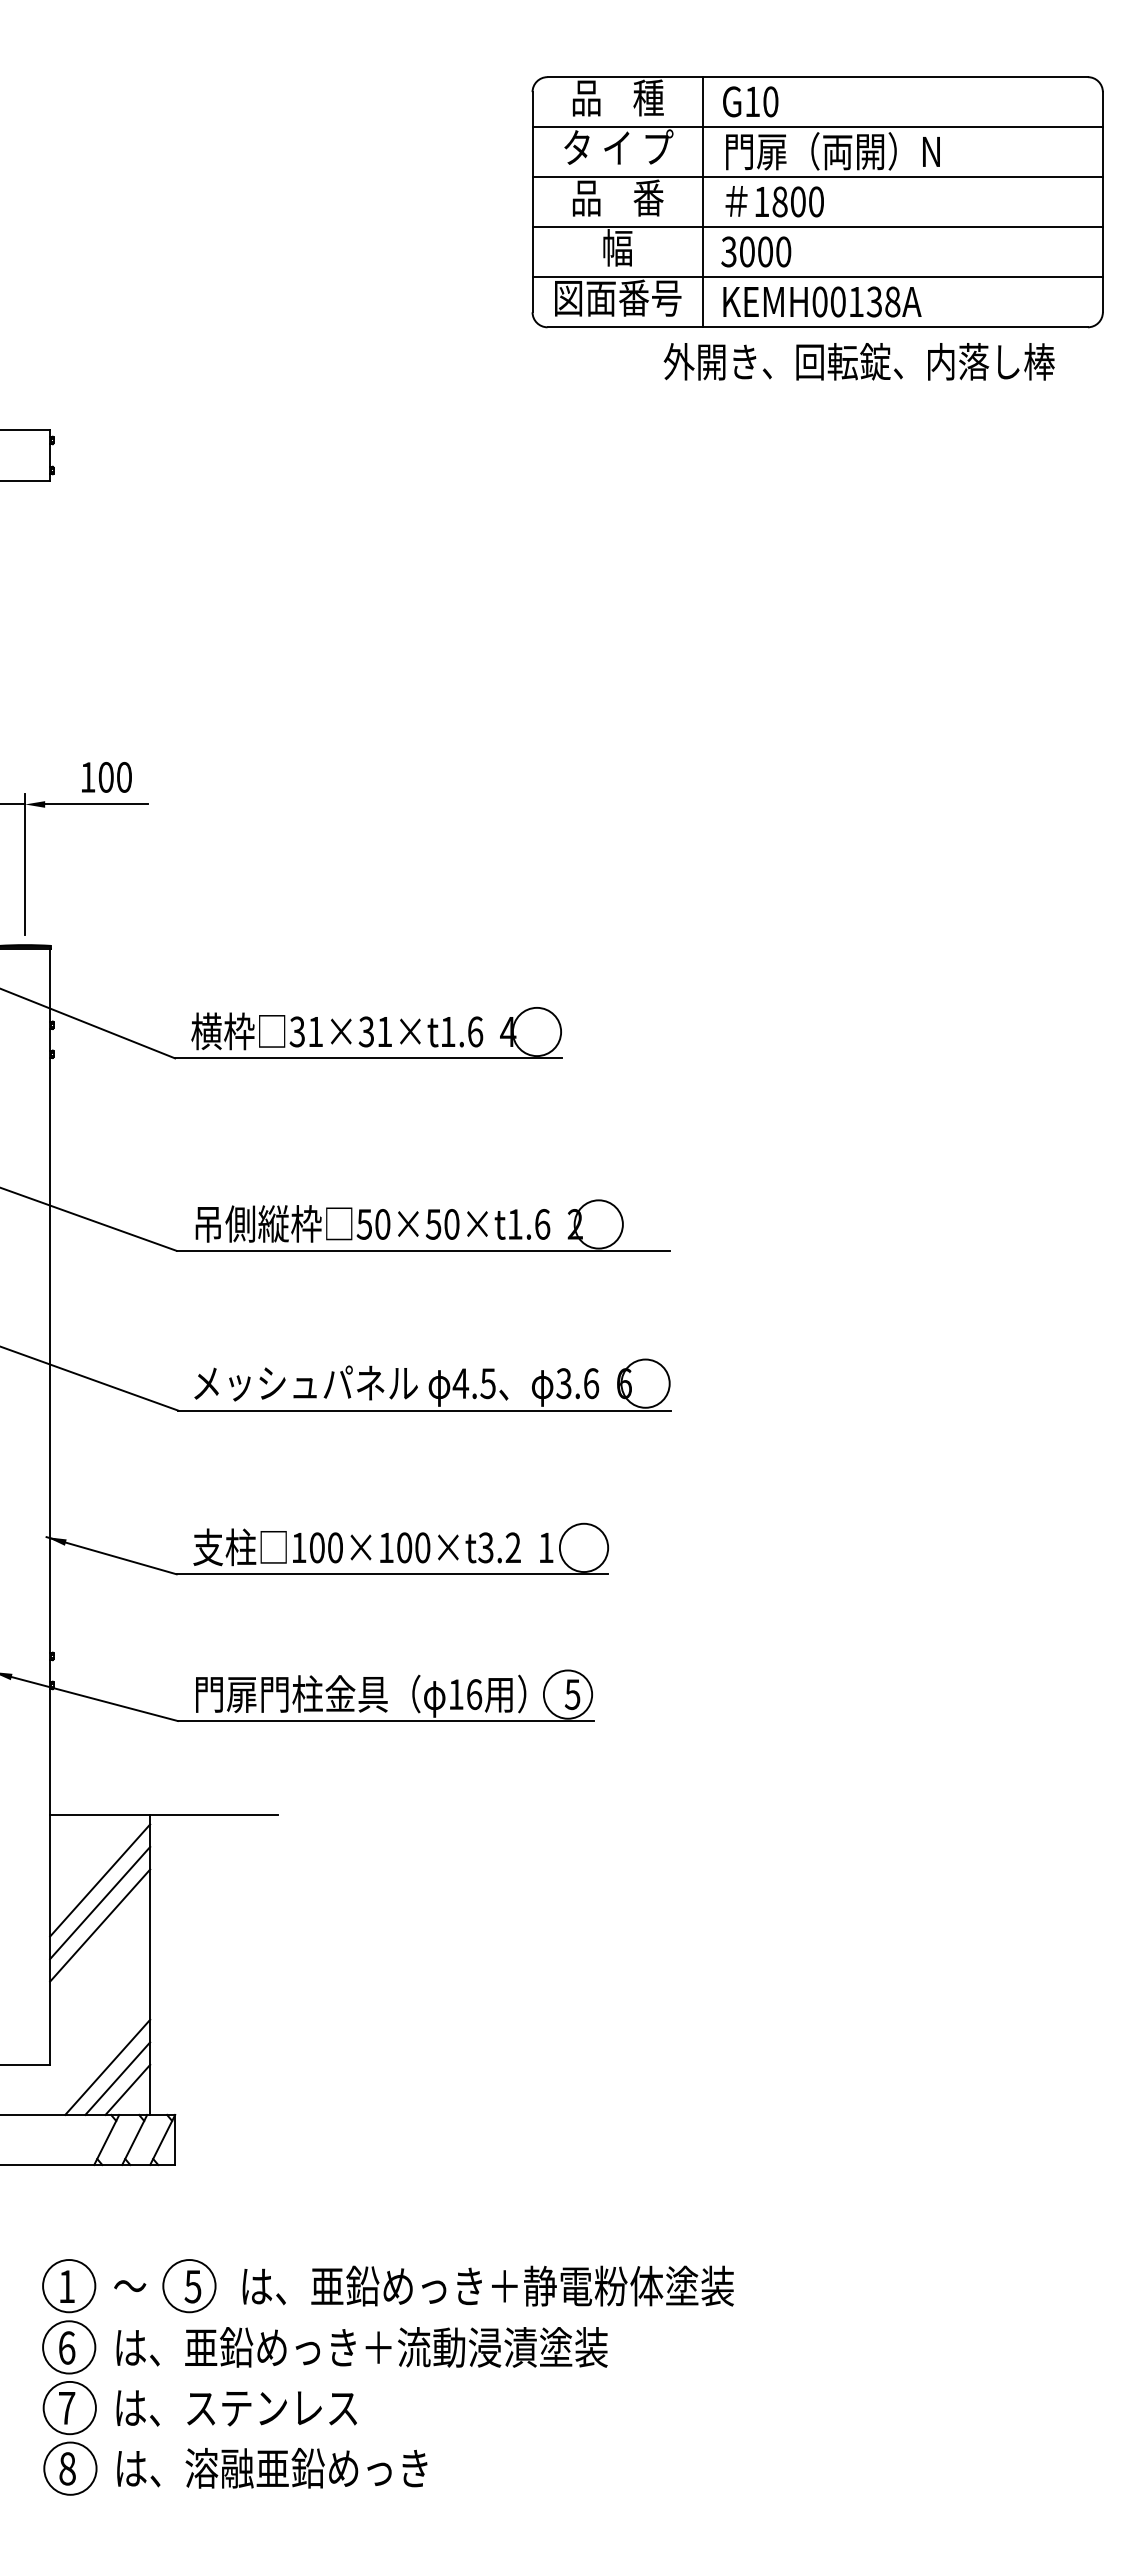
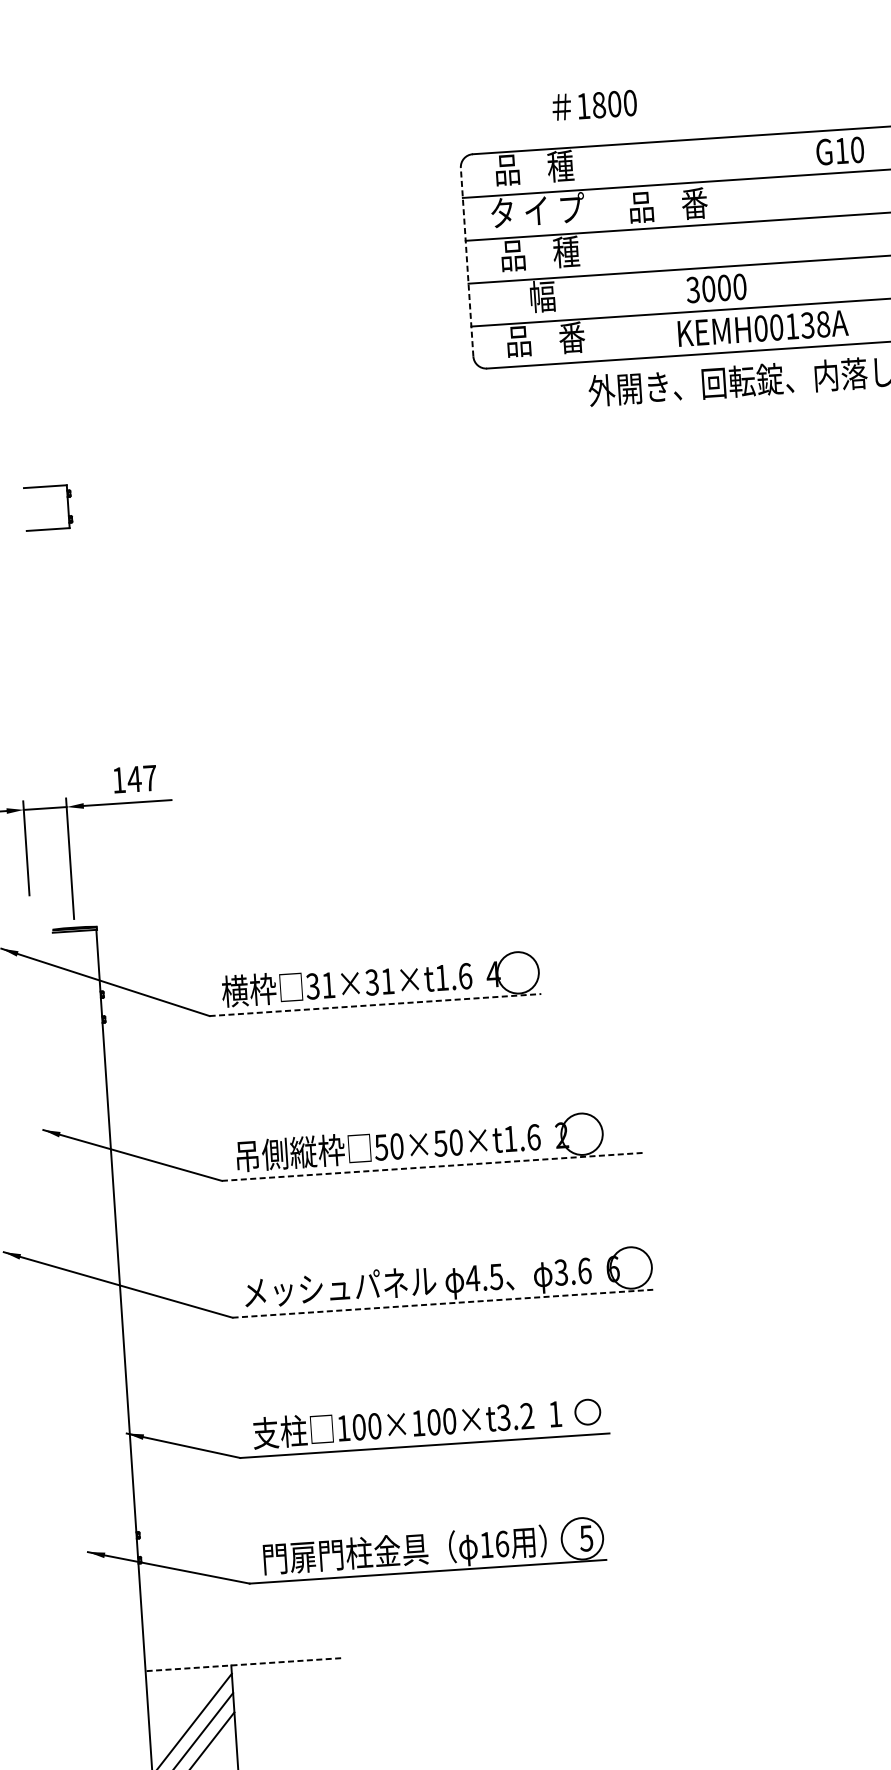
text: (750, 101) -> (840, 150), moved
text: (832, 151) -> (721, 201), 門扉（両開）N -> 品    番
text: (648, 197) -> (566, 251), 品    番 -> 品    種
line: (532, 201) -> (467, 261), solid -> dashed
text: (774, 201) -> (594, 105), moved
line: (702, 202) -> (612, 252), removed
text: (756, 251) -> (716, 288), moved
text: (618, 297) -> (546, 338), 図面番号 -> 品    番
text: (822, 301) -> (763, 328), moved
text: (114, 777) -> (141, 778), 100 -> 147
line: (368, 1058) -> (375, 1005), solid -> dashed
line: (423, 1250) -> (433, 1166), solid -> dashed
line: (425, 1410) -> (444, 1303), solid -> dashed
circle: (583, 1547) -> (587, 1411), size x0.6
line: (163, 1814) -> (242, 1664), solid -> dashed

